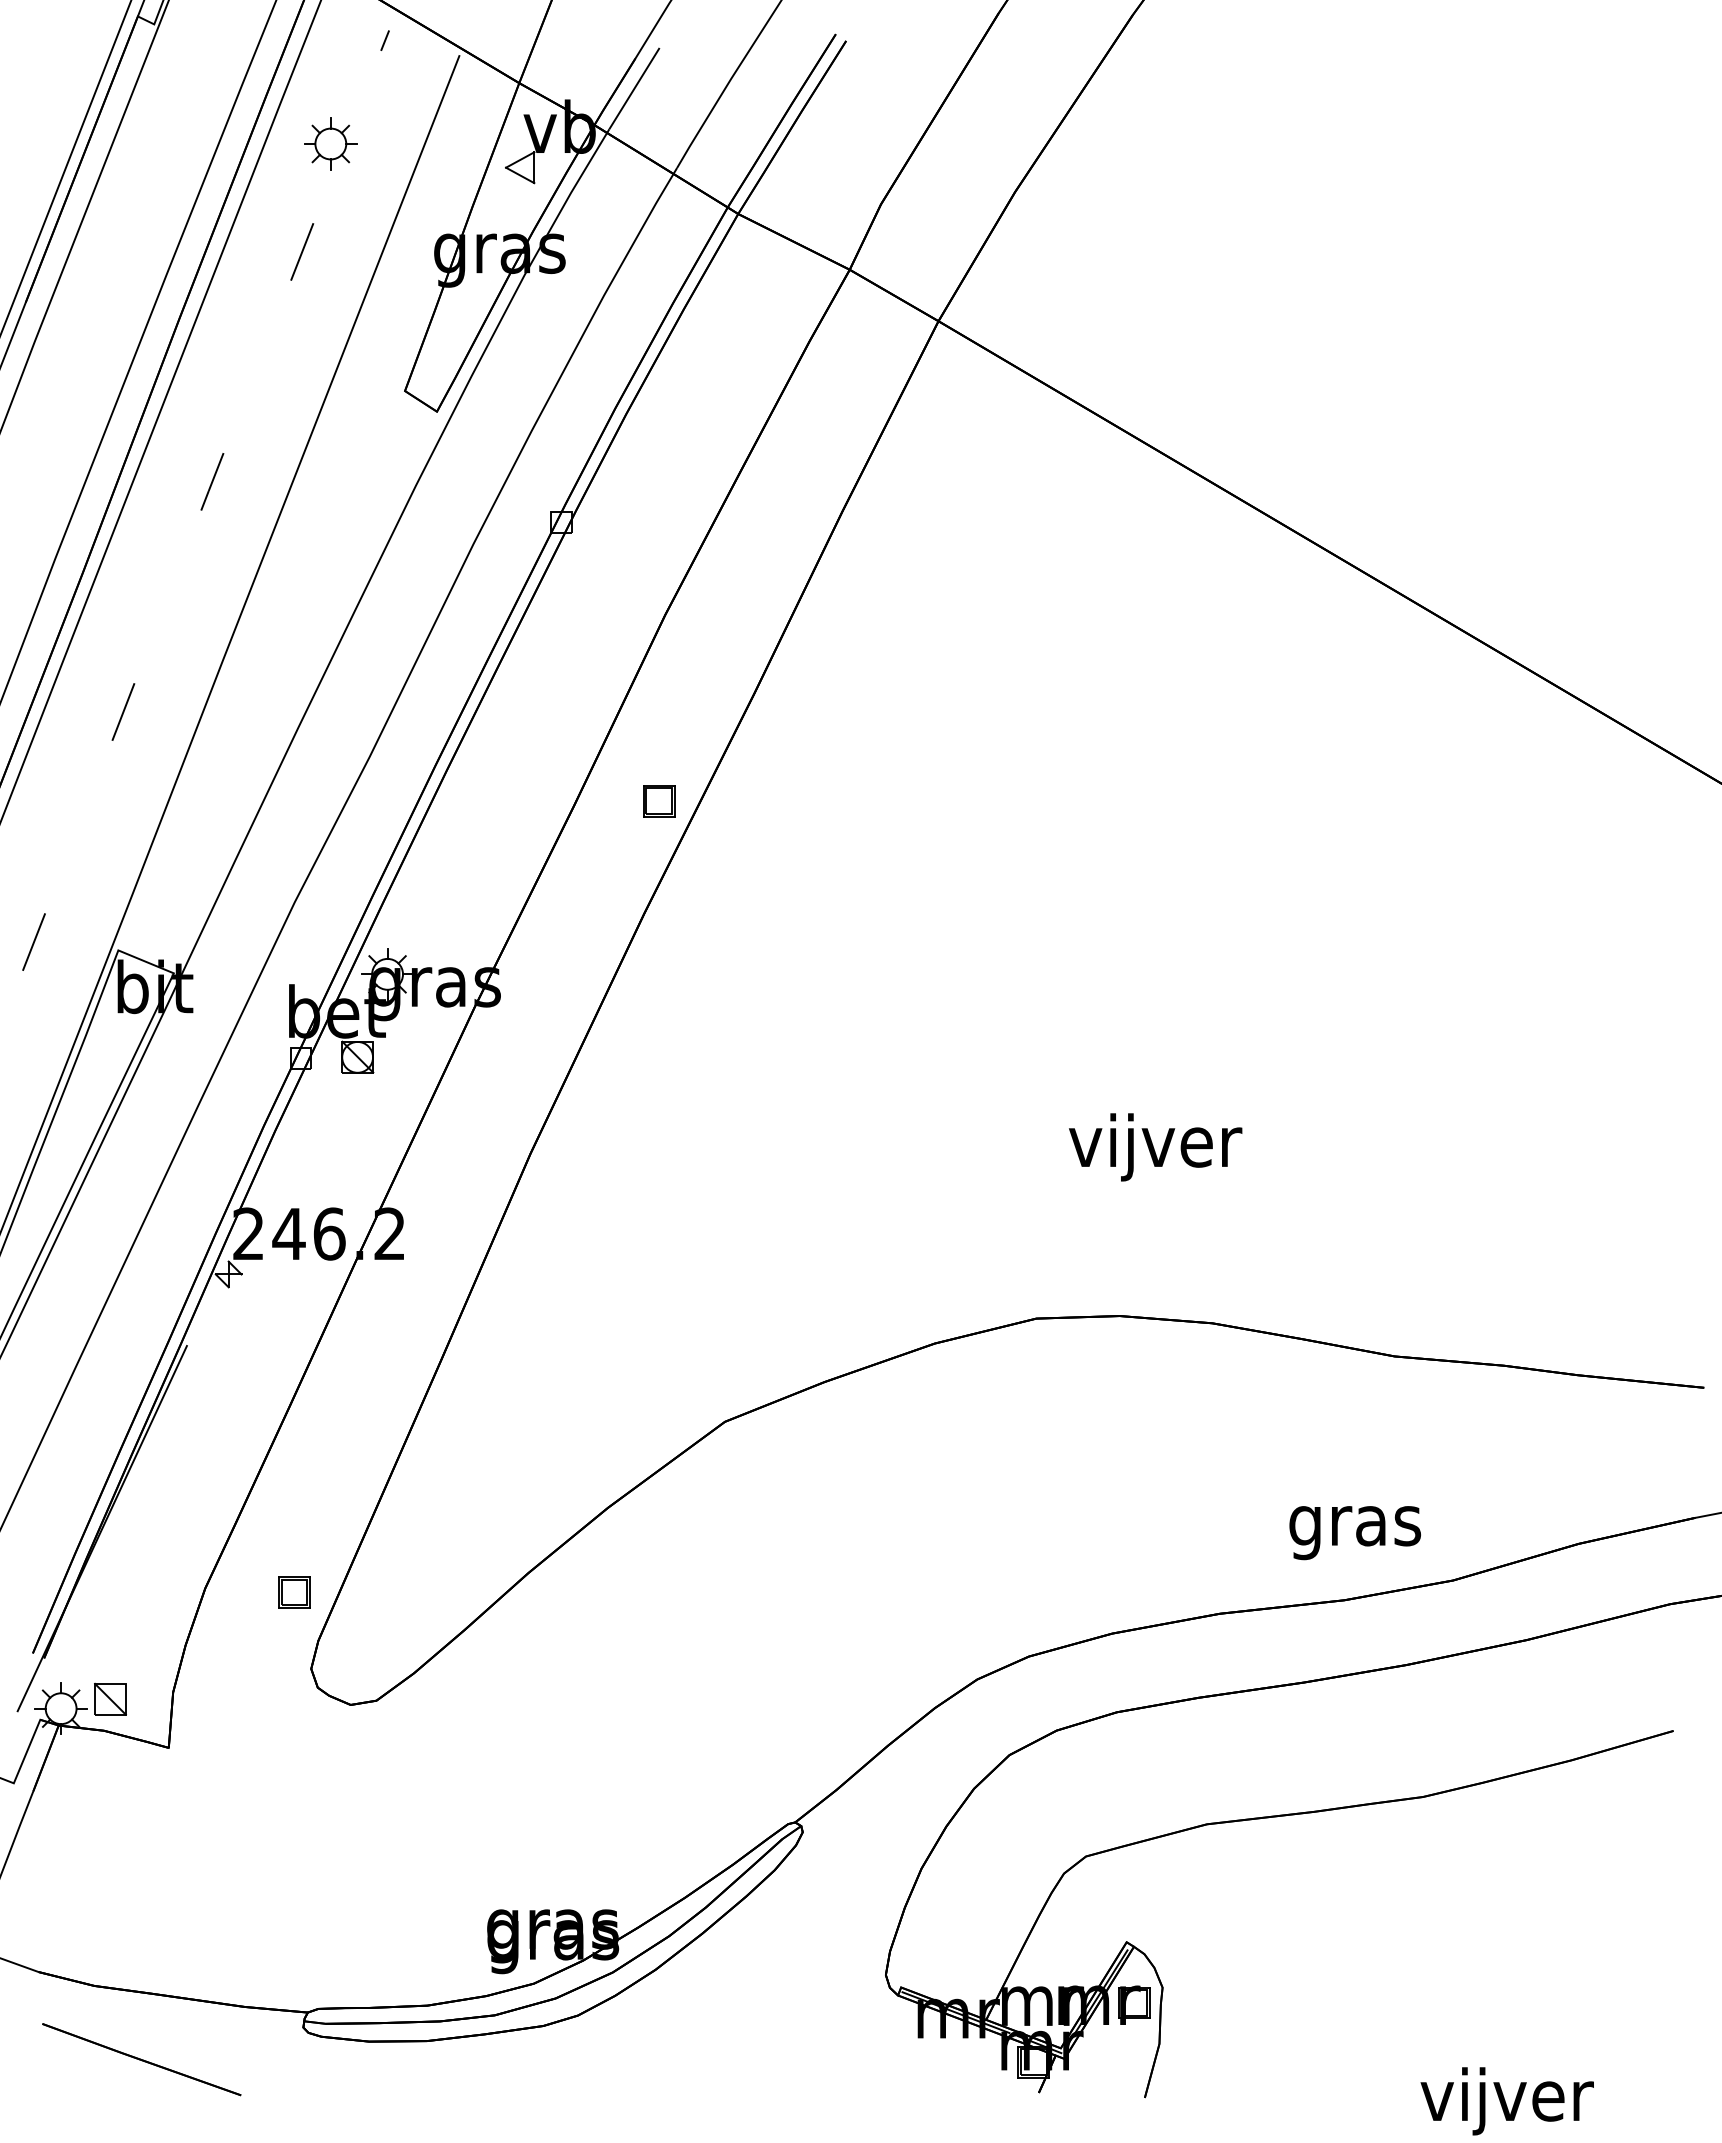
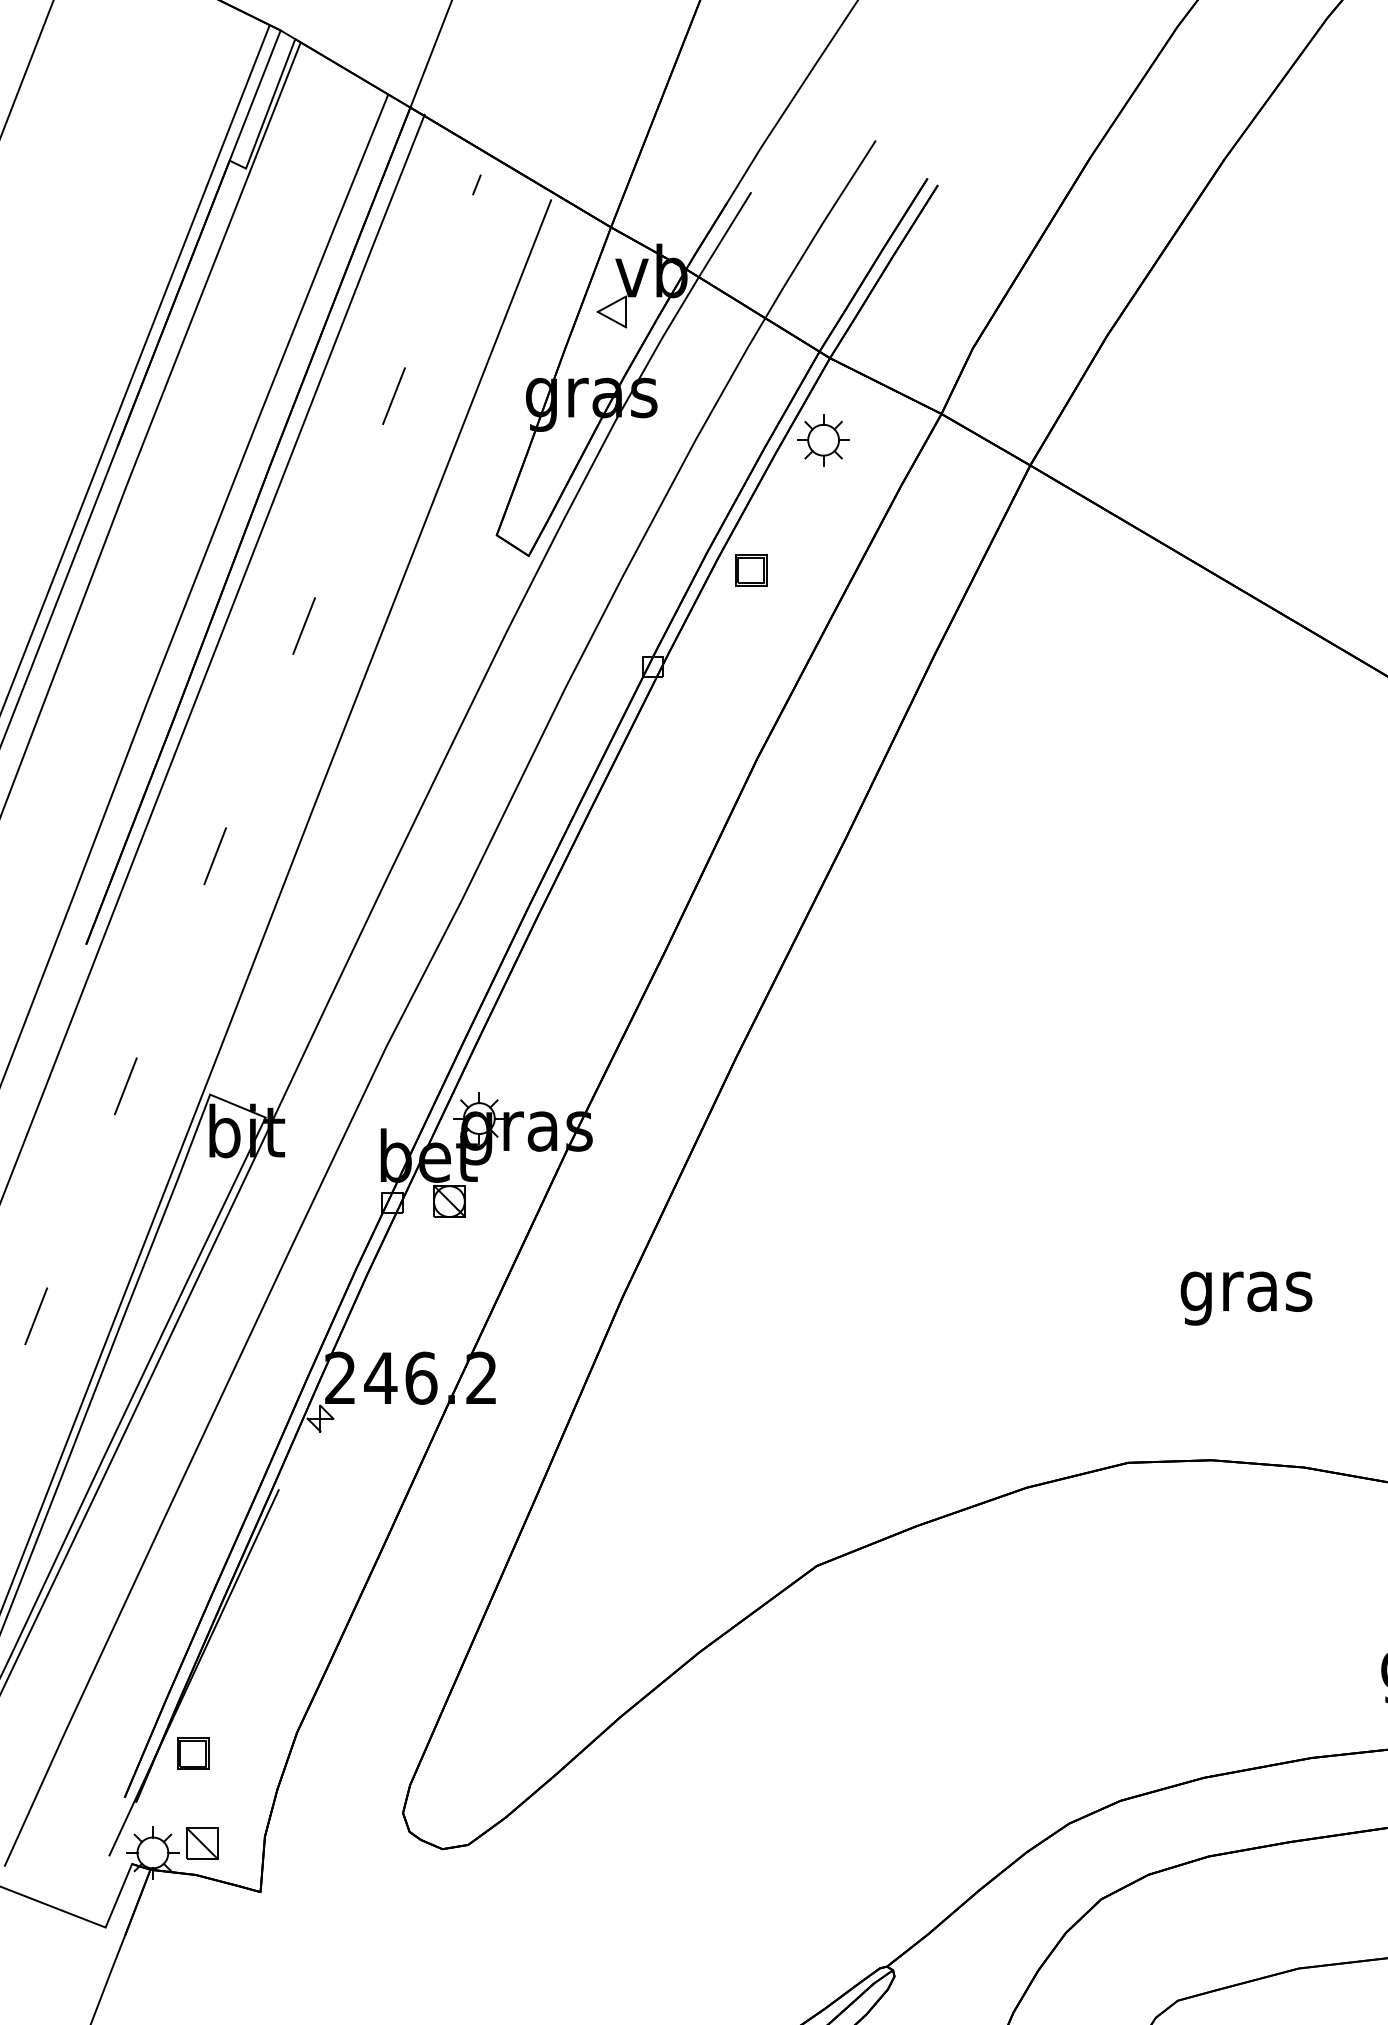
part: (330, 143) -> (823, 439), moved
part: (659, 801) -> (751, 570), moved
text: (1155, 1147) -> (1247, 1291), vijver -> gras
part: (294, 1592) -> (193, 1753), moved

